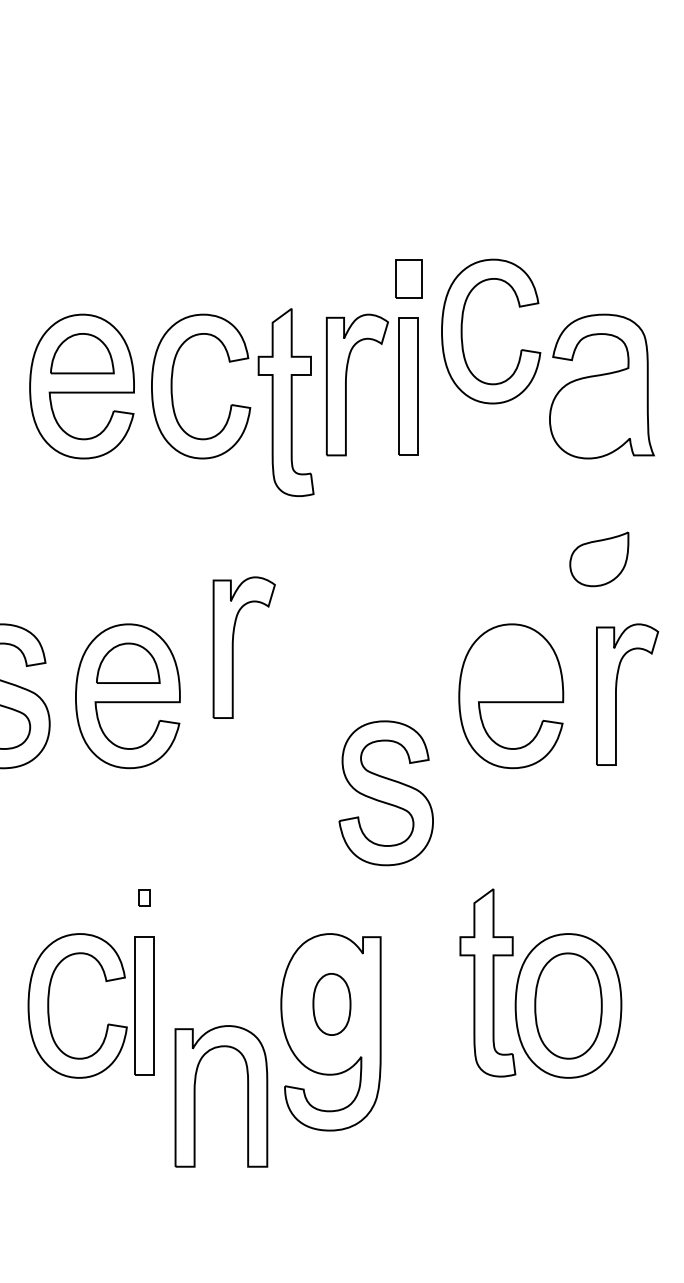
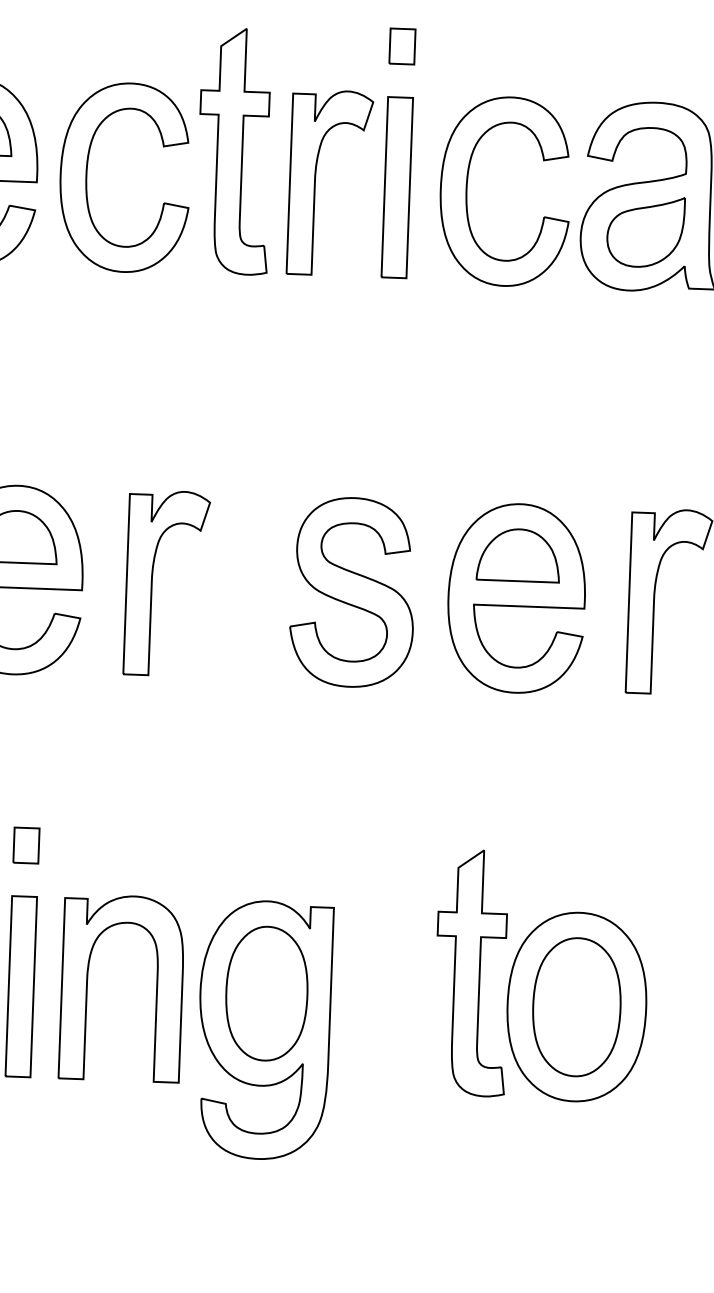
part: (408, 278) -> (402, 45), size x0.71
part: (462, 331) -> (467, 190), moved
part: (285, 402) -> (234, 151), moved
part: (599, 559) -> (645, 232), moved
part: (233, 647) -> (152, 582), moved
part: (511, 662) -> (518, 554), added
part: (385, 793) -> (351, 592), moved
part: (144, 898) -> (26, 845), size x1.67
part: (331, 1004) -> (266, 993), size x1.67
part: (195, 1096) -> (88, 987), moved

